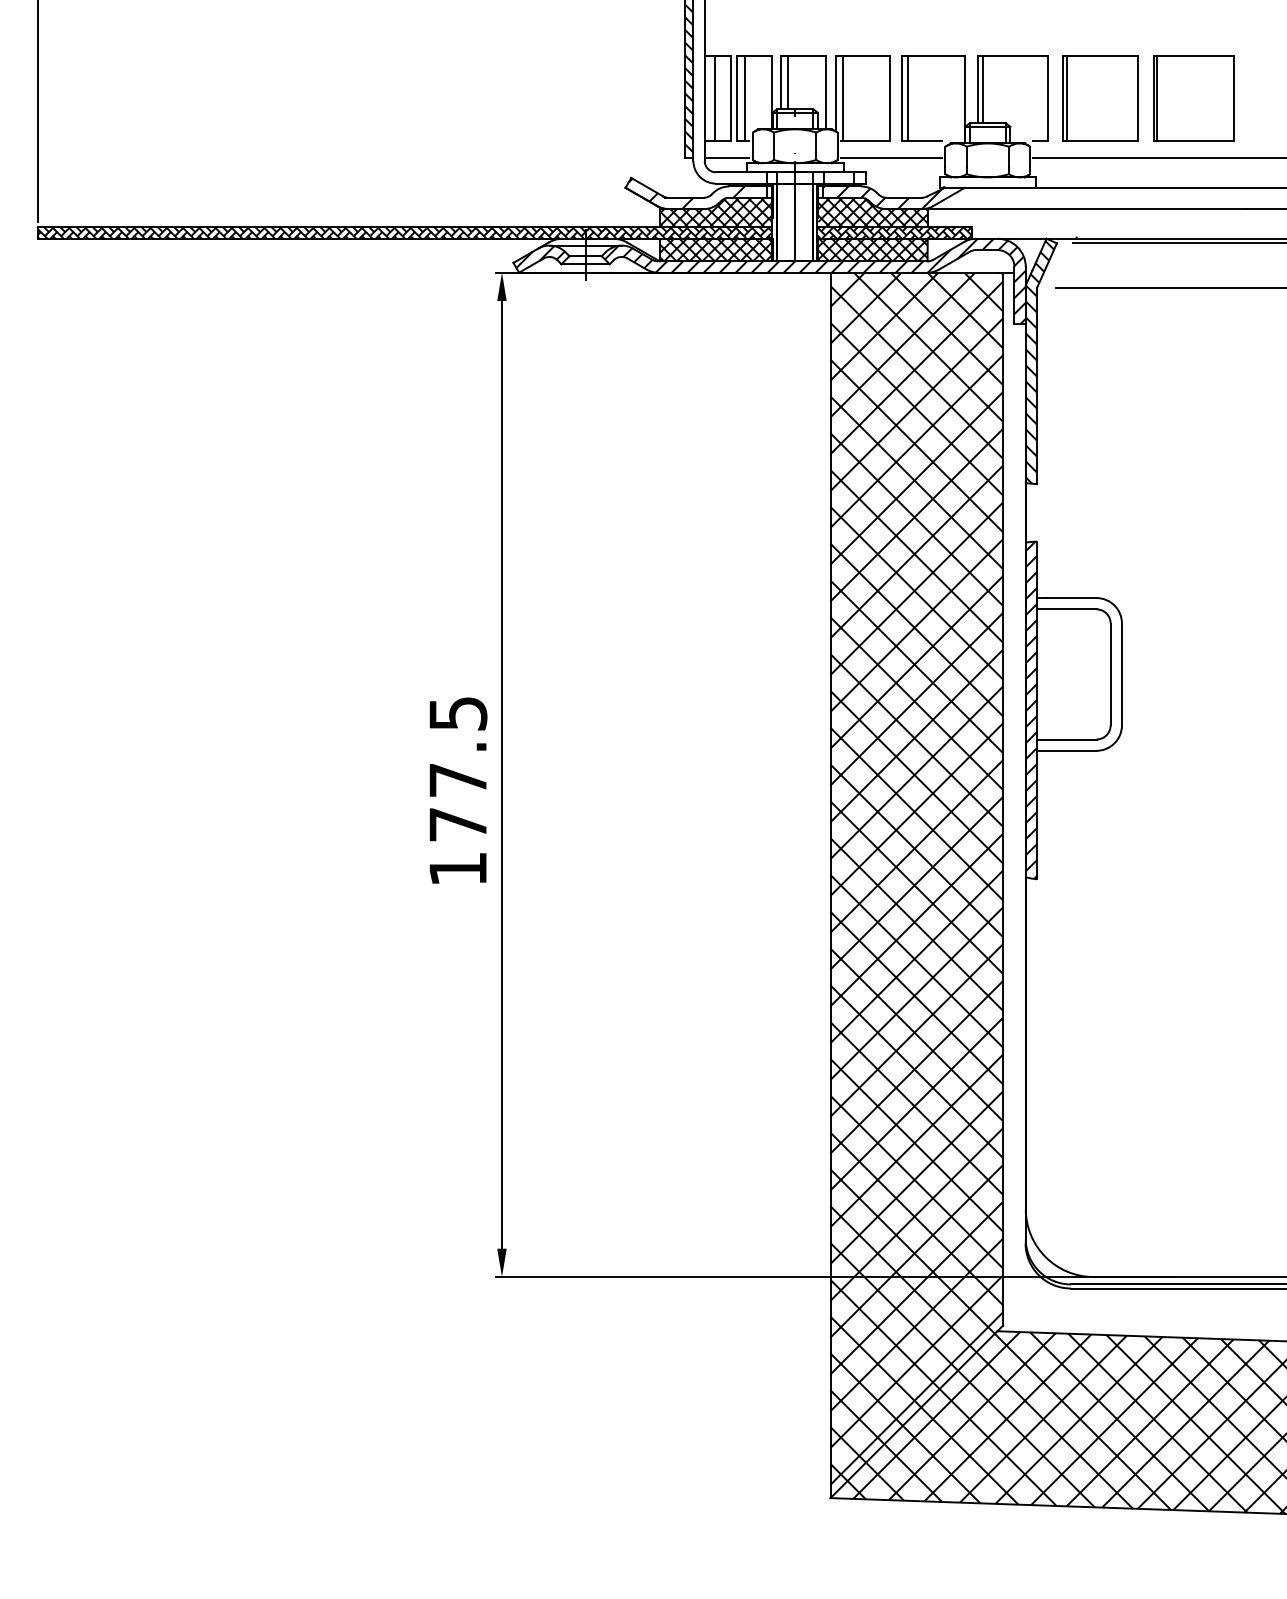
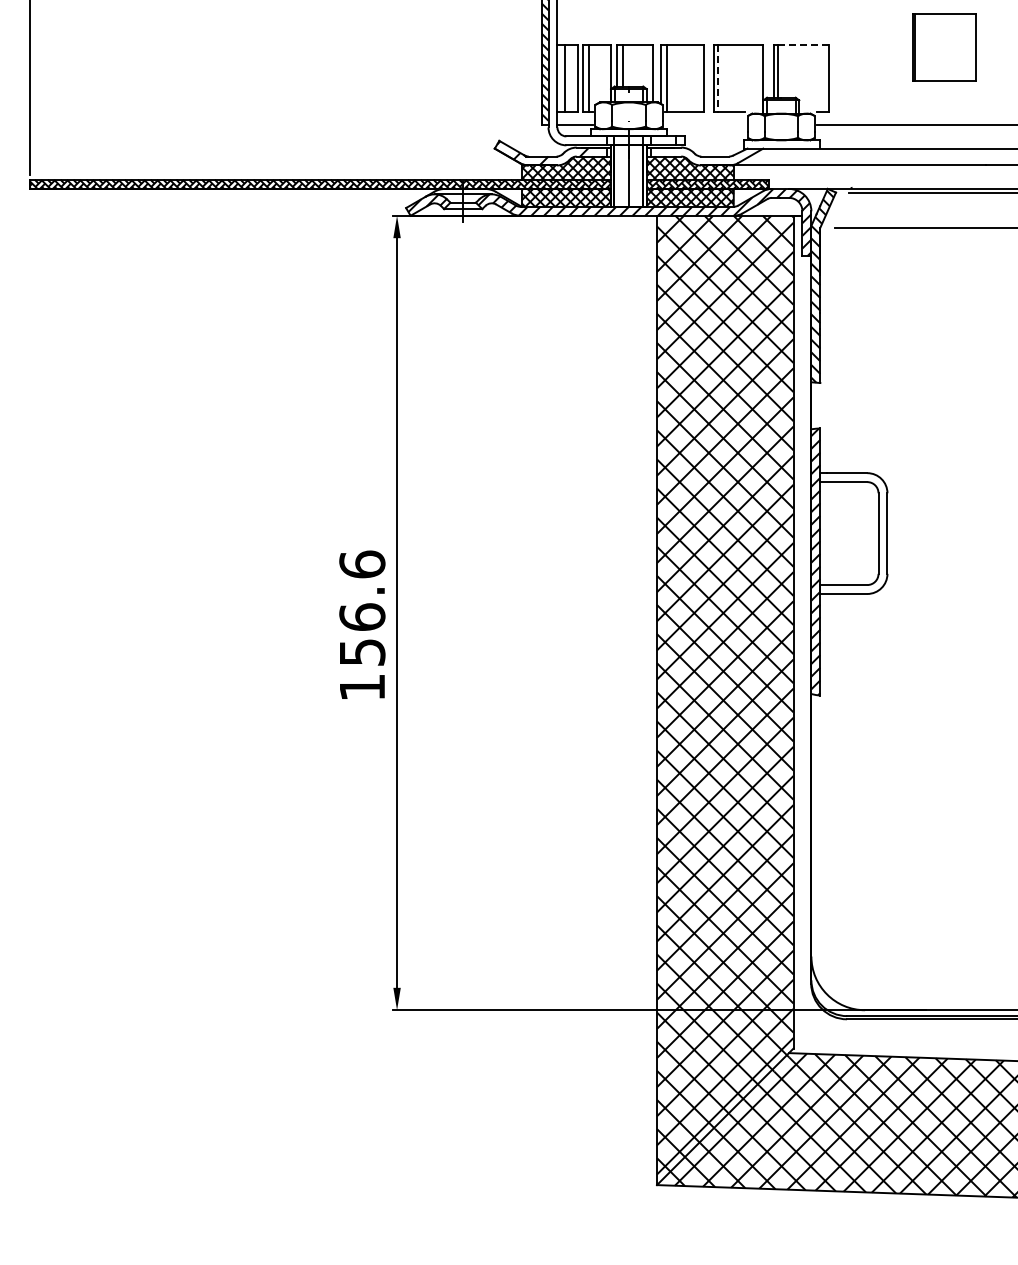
line: (1015, 56) -> (803, 44), solid -> dashed
line: (908, 99) -> (718, 78), solid -> dashed
part: (1099, 99) -> (869, 78), removed
part: (1194, 99) -> (944, 47), moved
line: (891, 158) -> (705, 125), removed
hatch: (884, 197) -> (699, 156), removed
text: (458, 767) -> (362, 607), 177.5 -> 156.6

